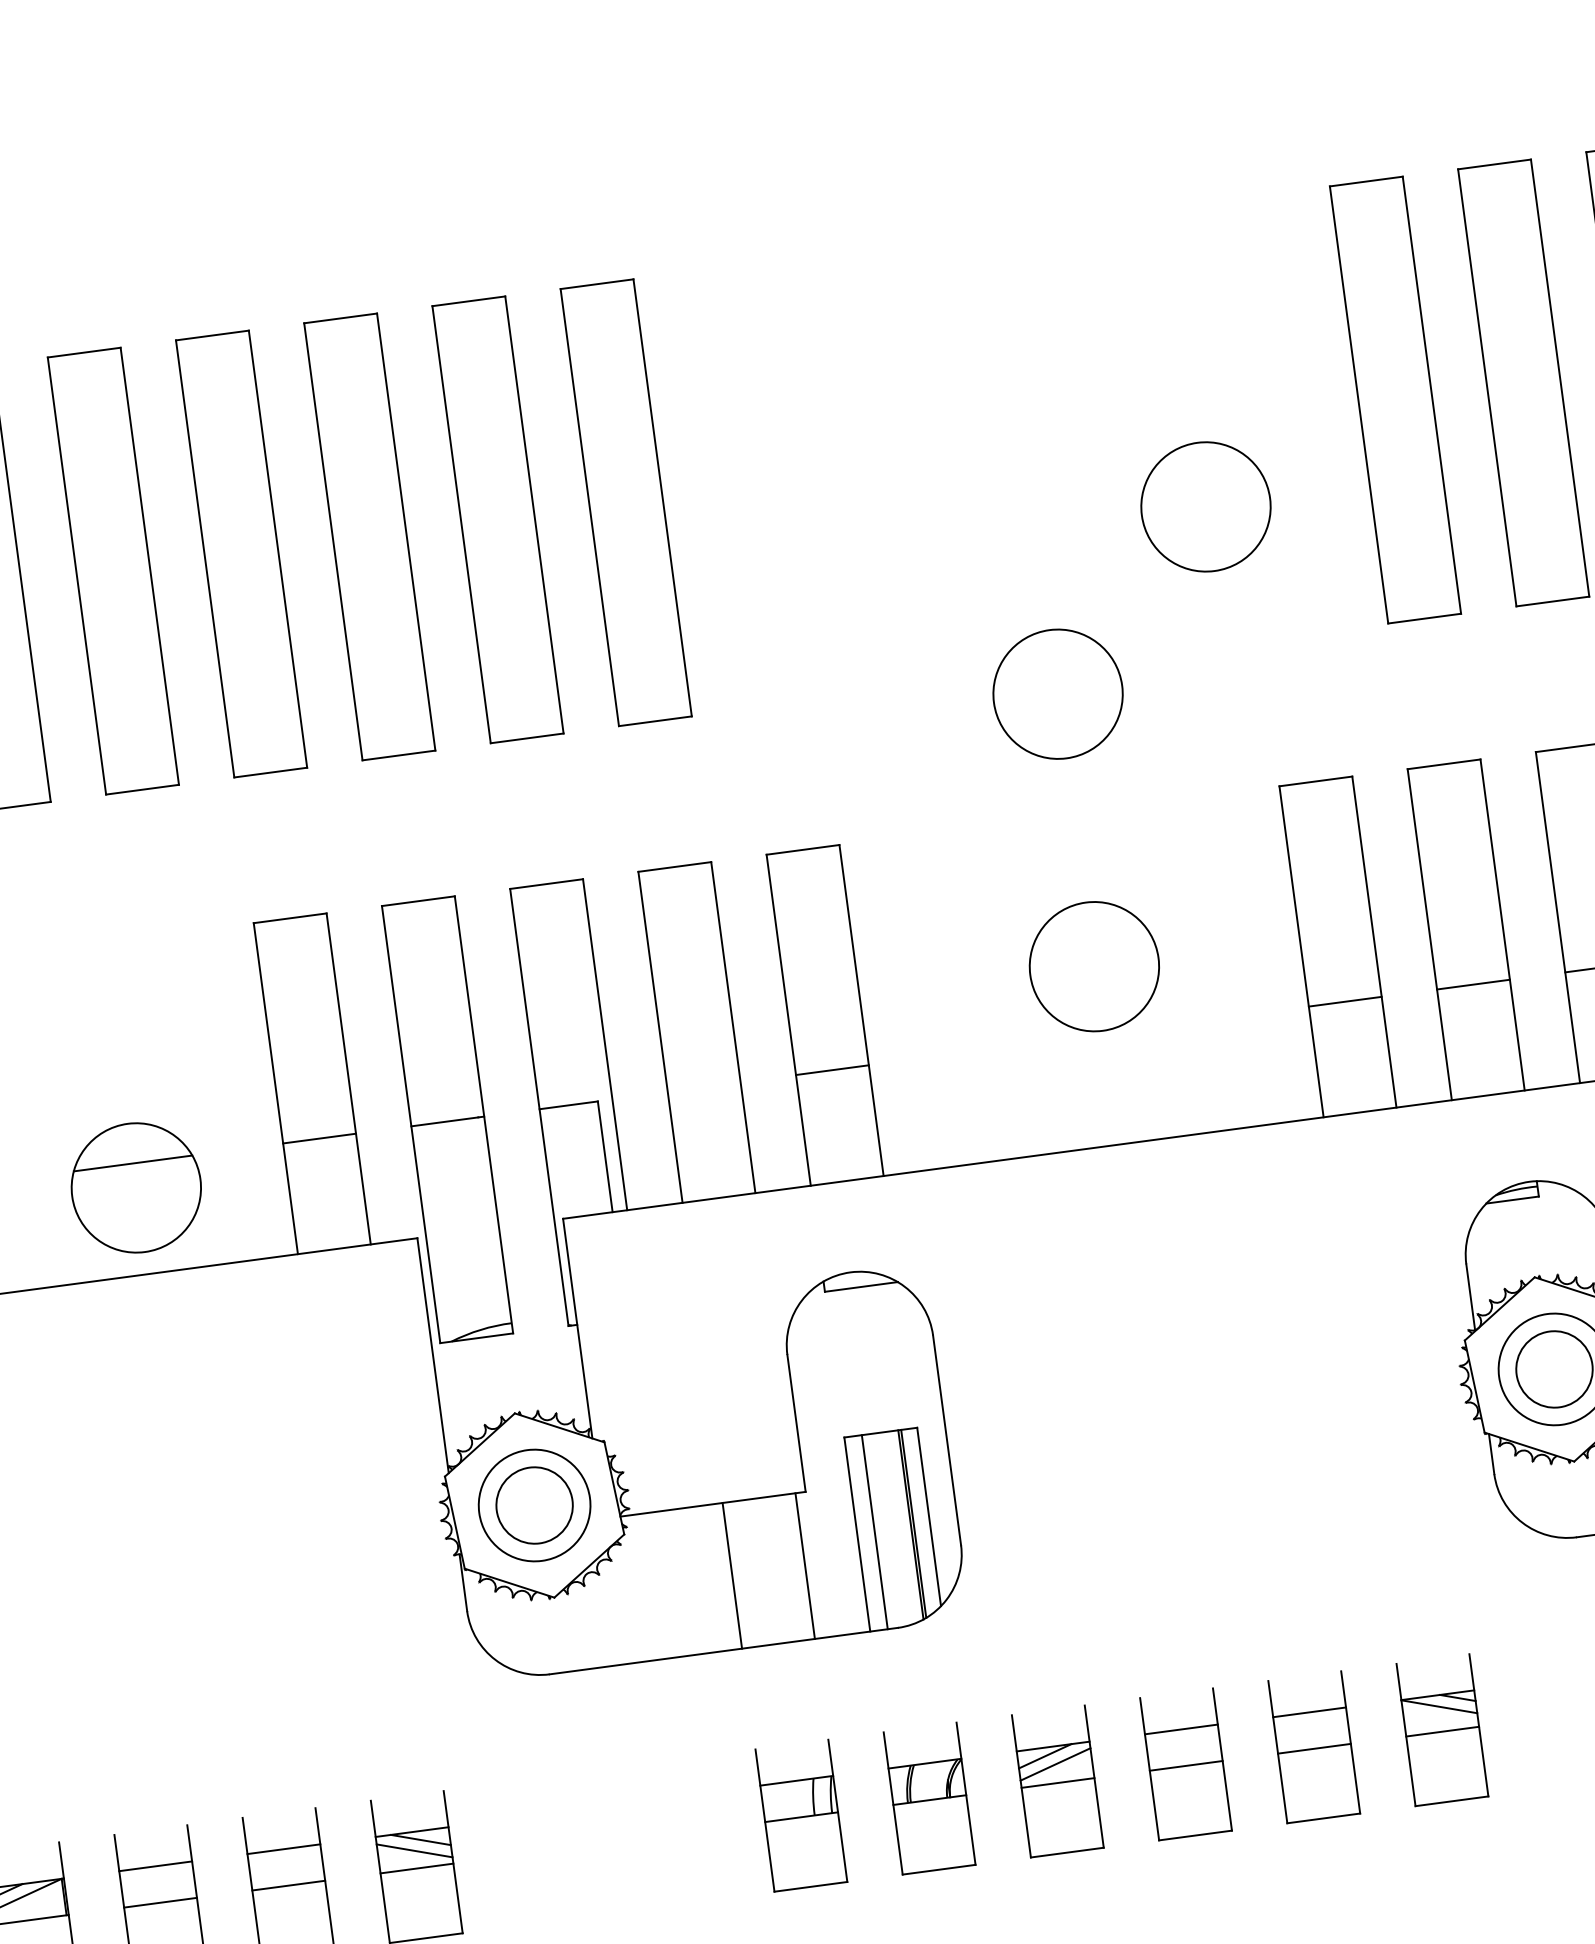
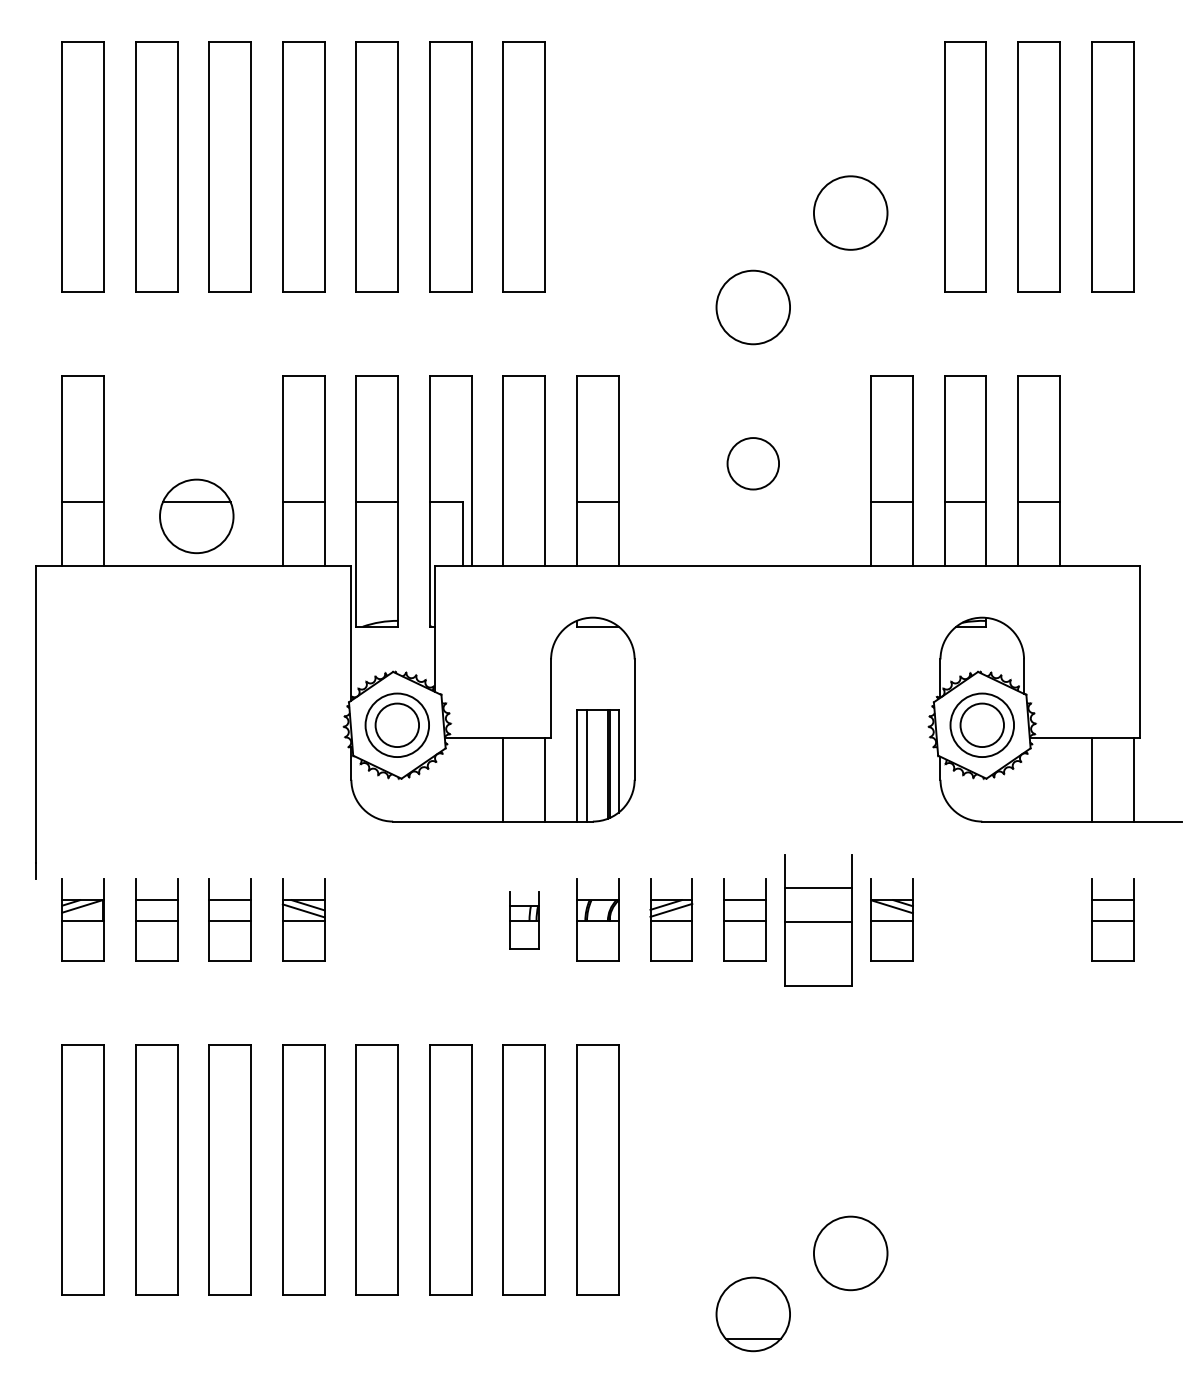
circle: (1094, 966) -> (753, 463), size x0.7
part: (1314, 1746) -> (818, 919), size x1.6
part: (799, 1814) -> (523, 919), size x0.7

